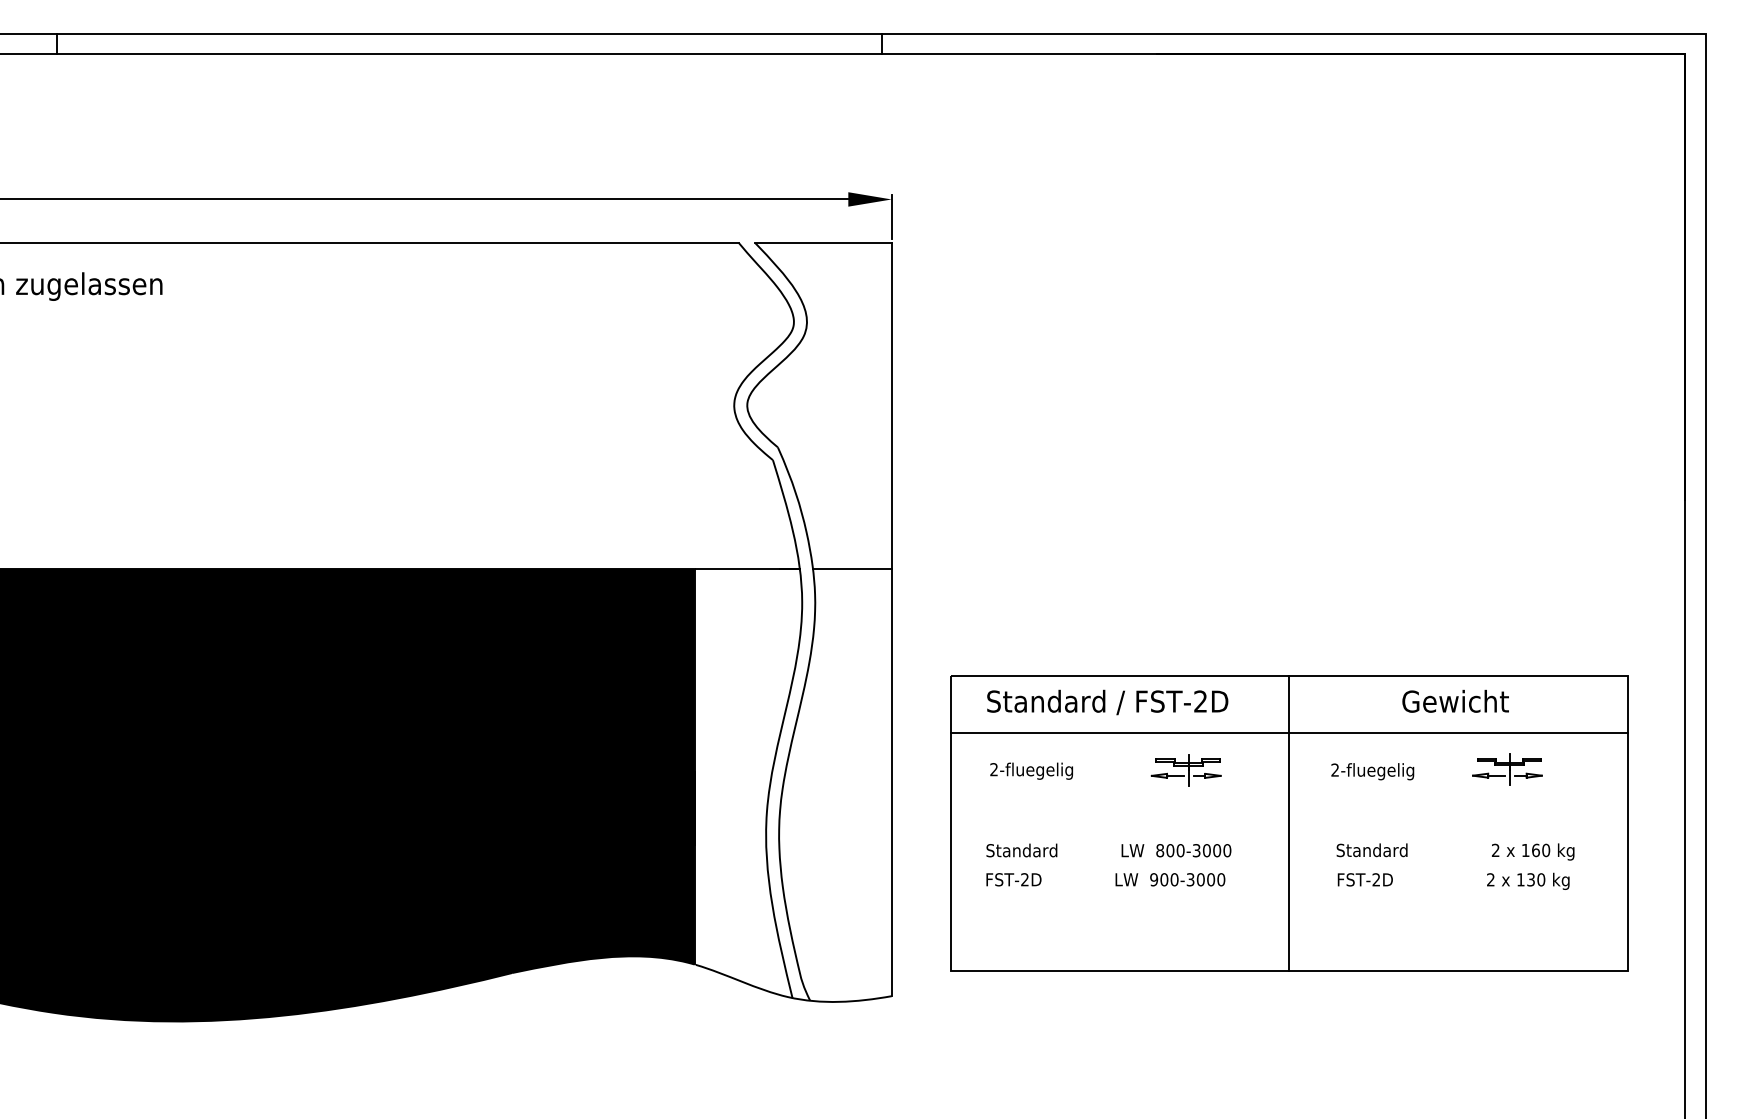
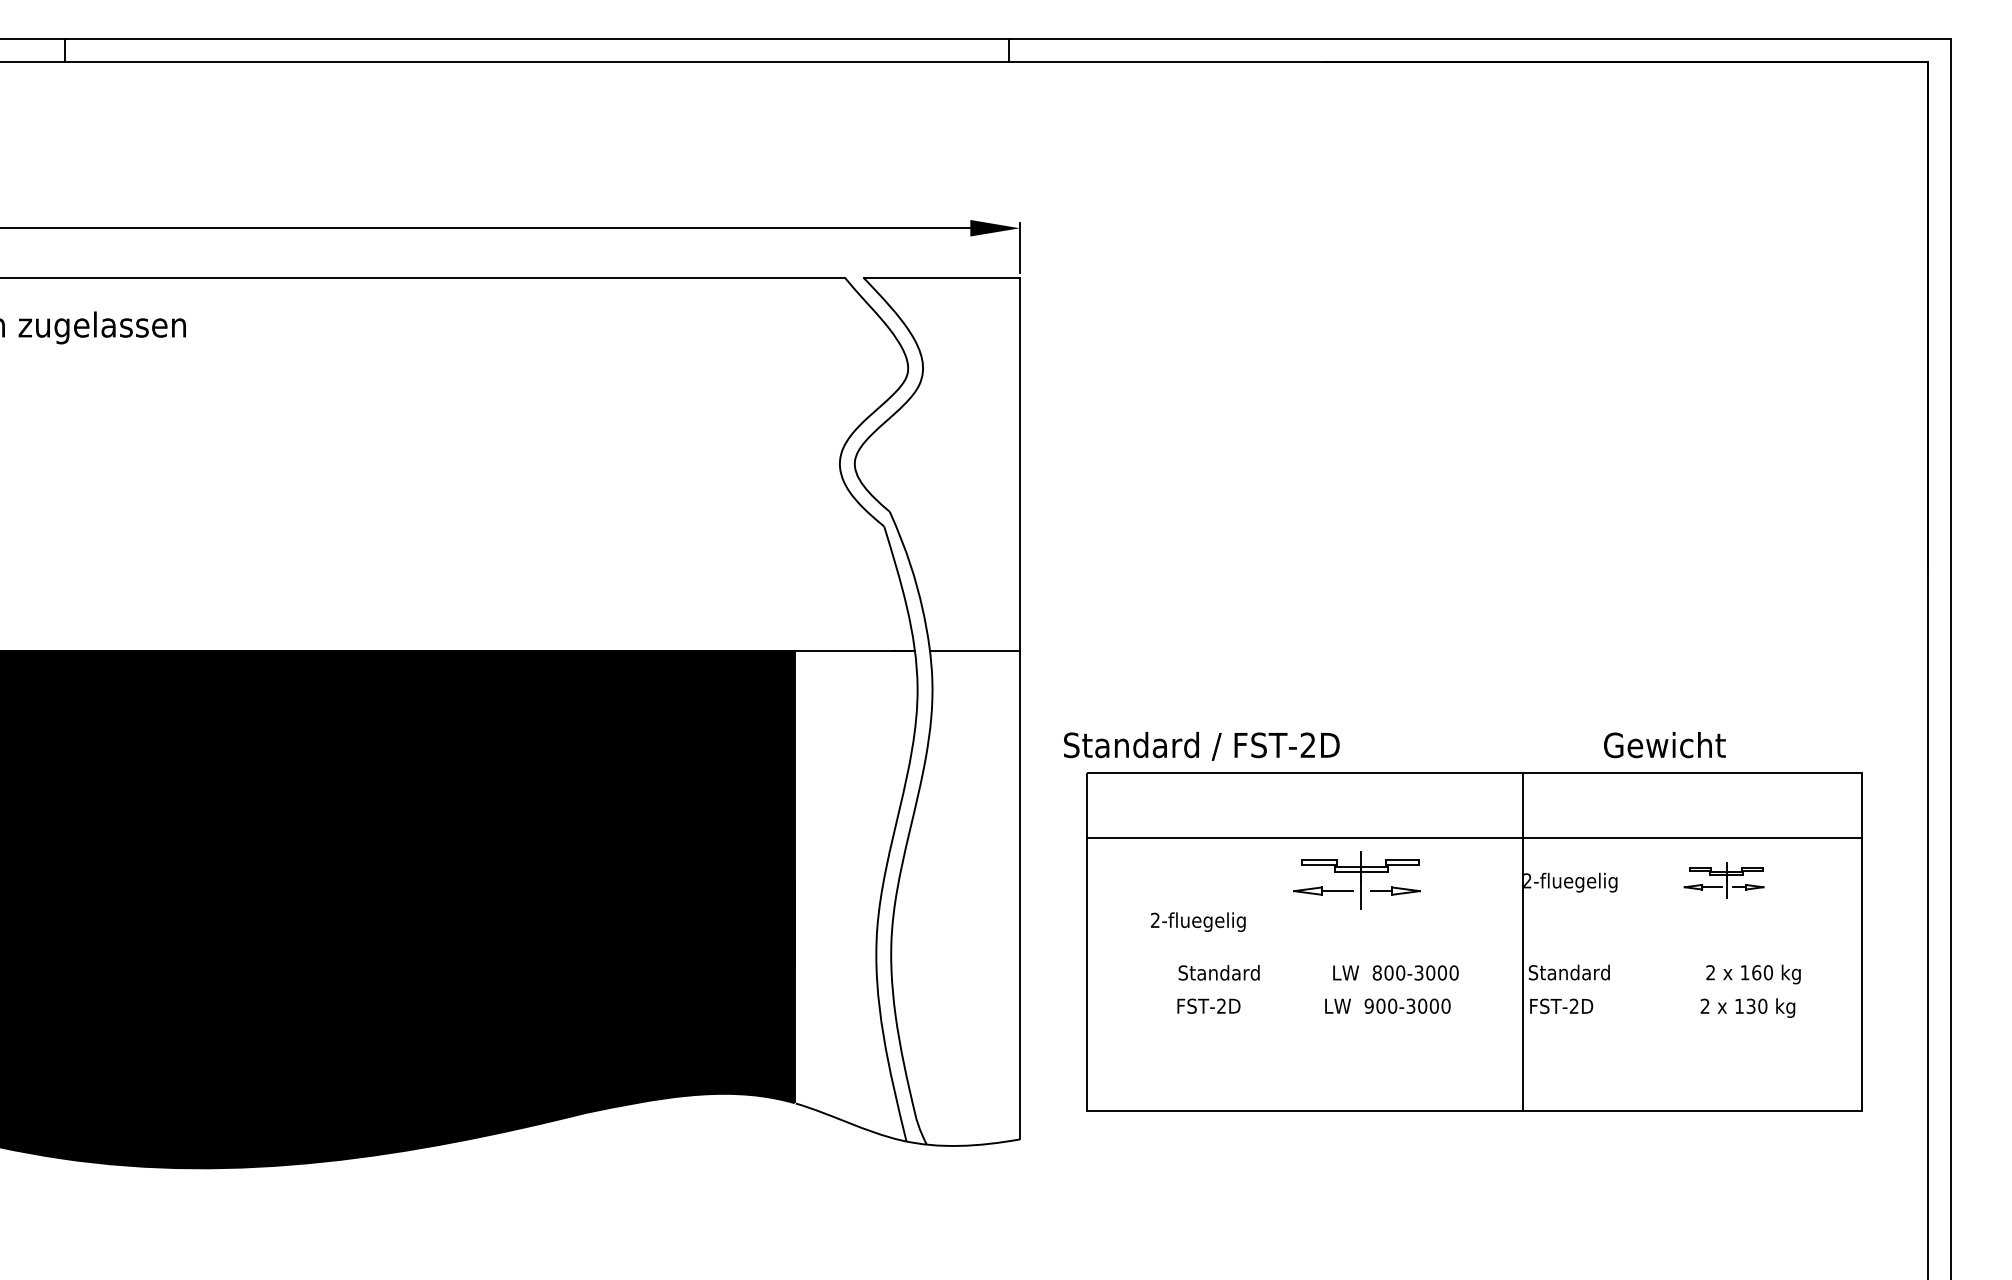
text: (1455, 700) -> (1664, 744), moved
text: (1107, 702) -> (1201, 746), moved
text: (1031, 770) -> (1198, 921), moved
part: (1185, 770) -> (1355, 881), size x1.6
line: (1289, 823) -> (1522, 941), moved
text: (1108, 850) -> (1318, 972), moved
text: (1105, 879) -> (1313, 1005), moved

